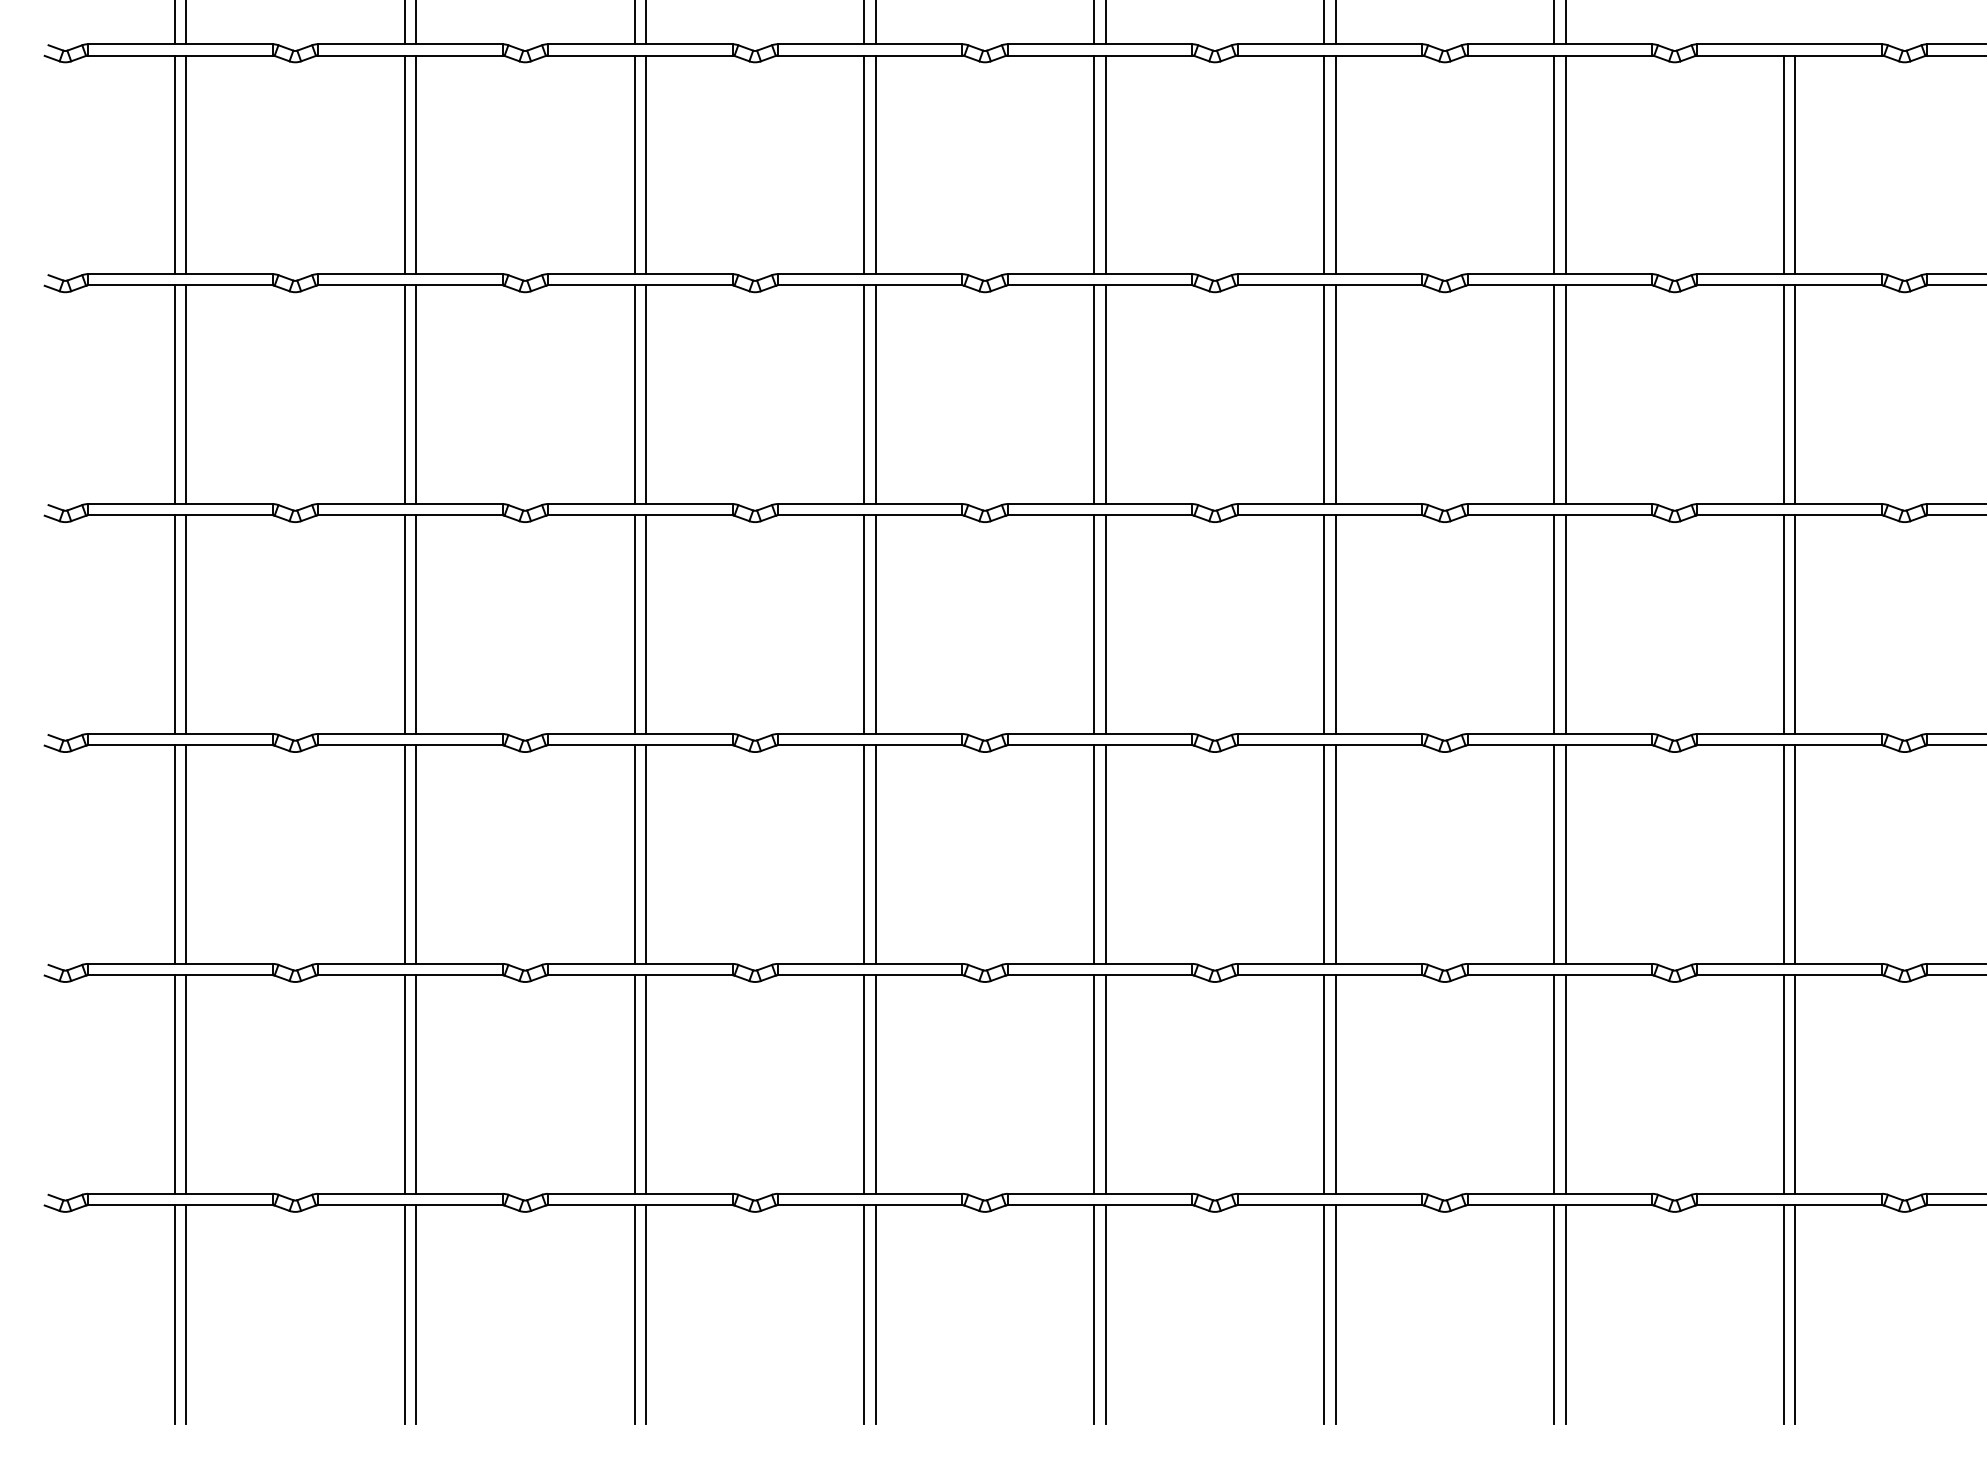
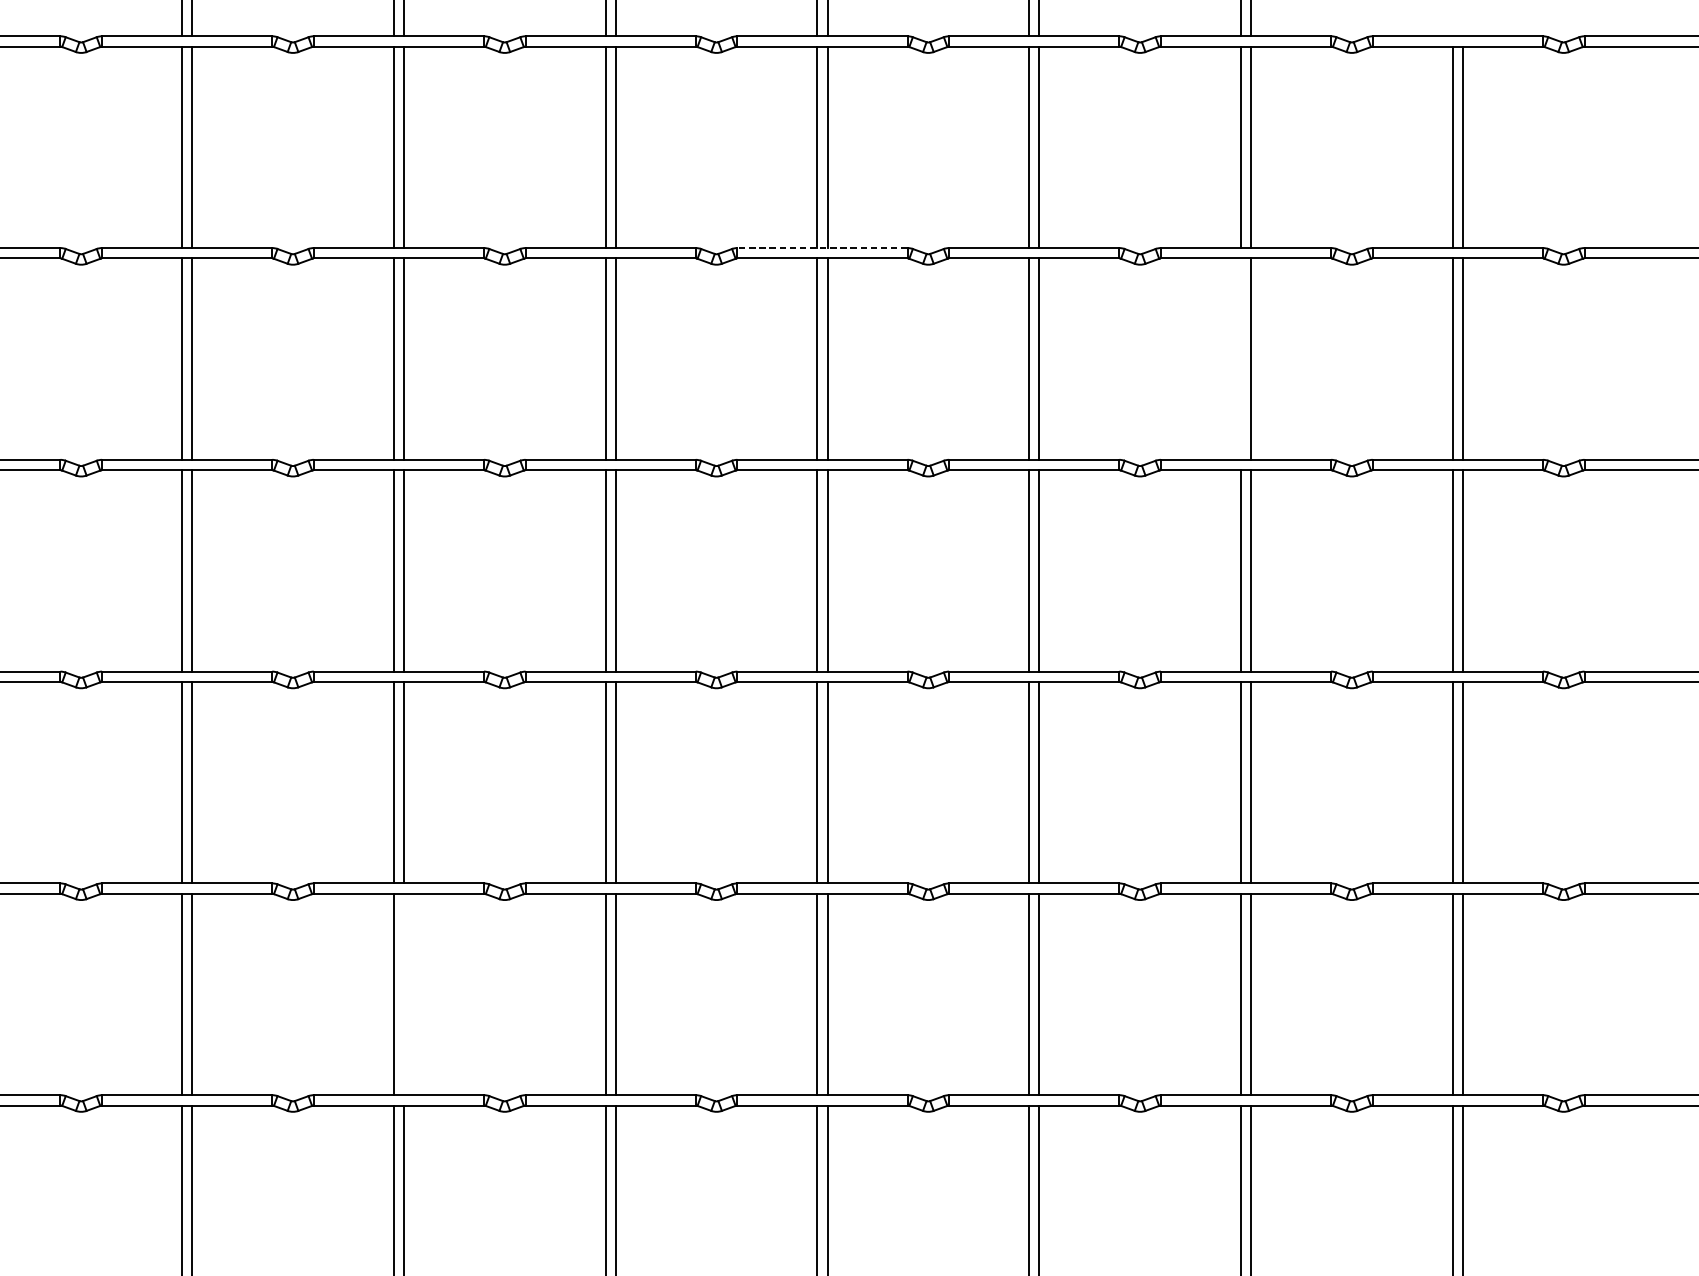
line: (1099, 274) -> (821, 248), solid -> dashed
line: (1554, 394) -> (1241, 358), removed
line: (645, 1084) -> (403, 994), removed

